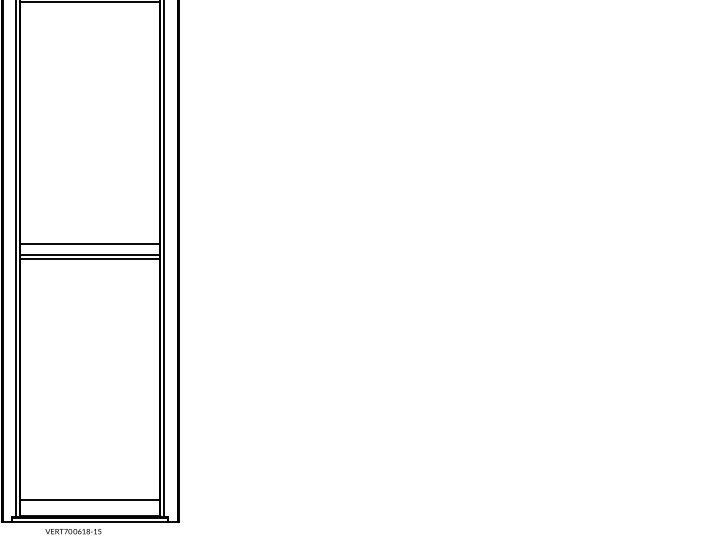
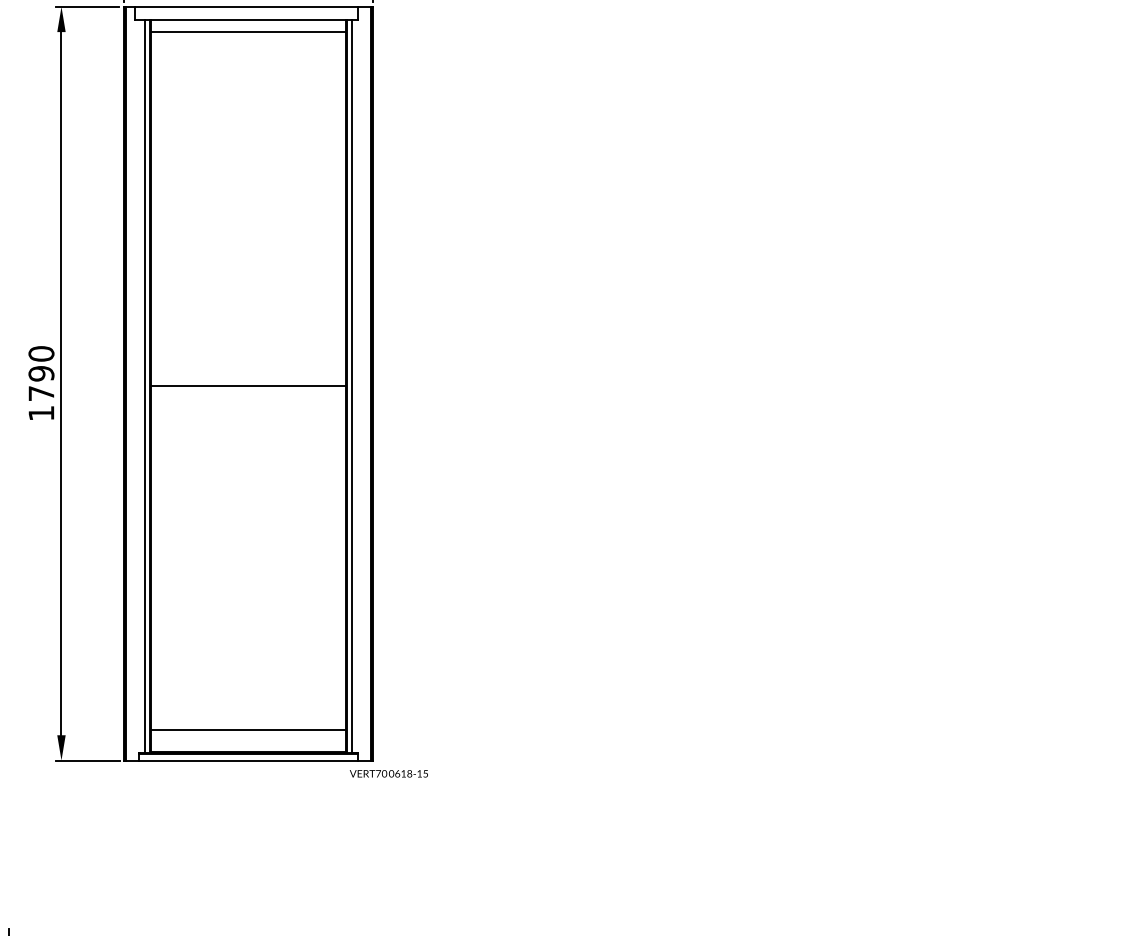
line: (90, 243) -> (248, 370), removed
line: (90, 258) -> (248, 391), removed
text: (73, 531) -> (388, 773), moved

